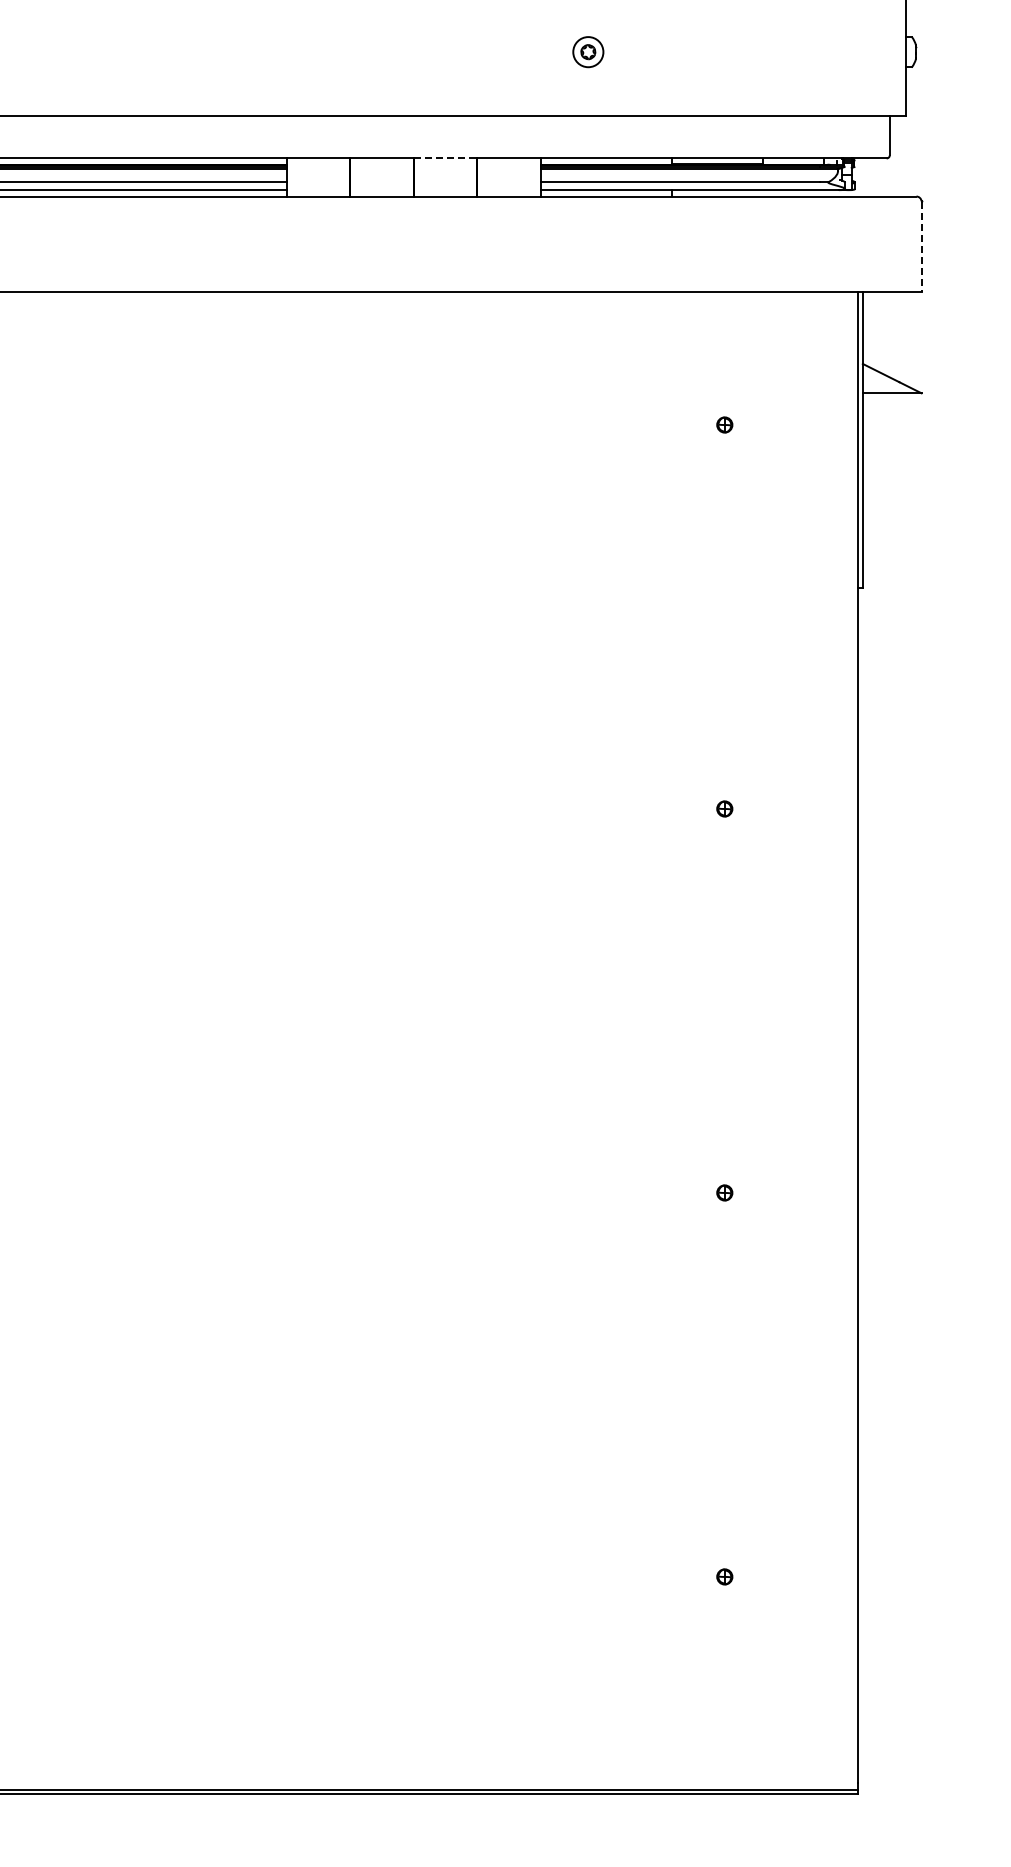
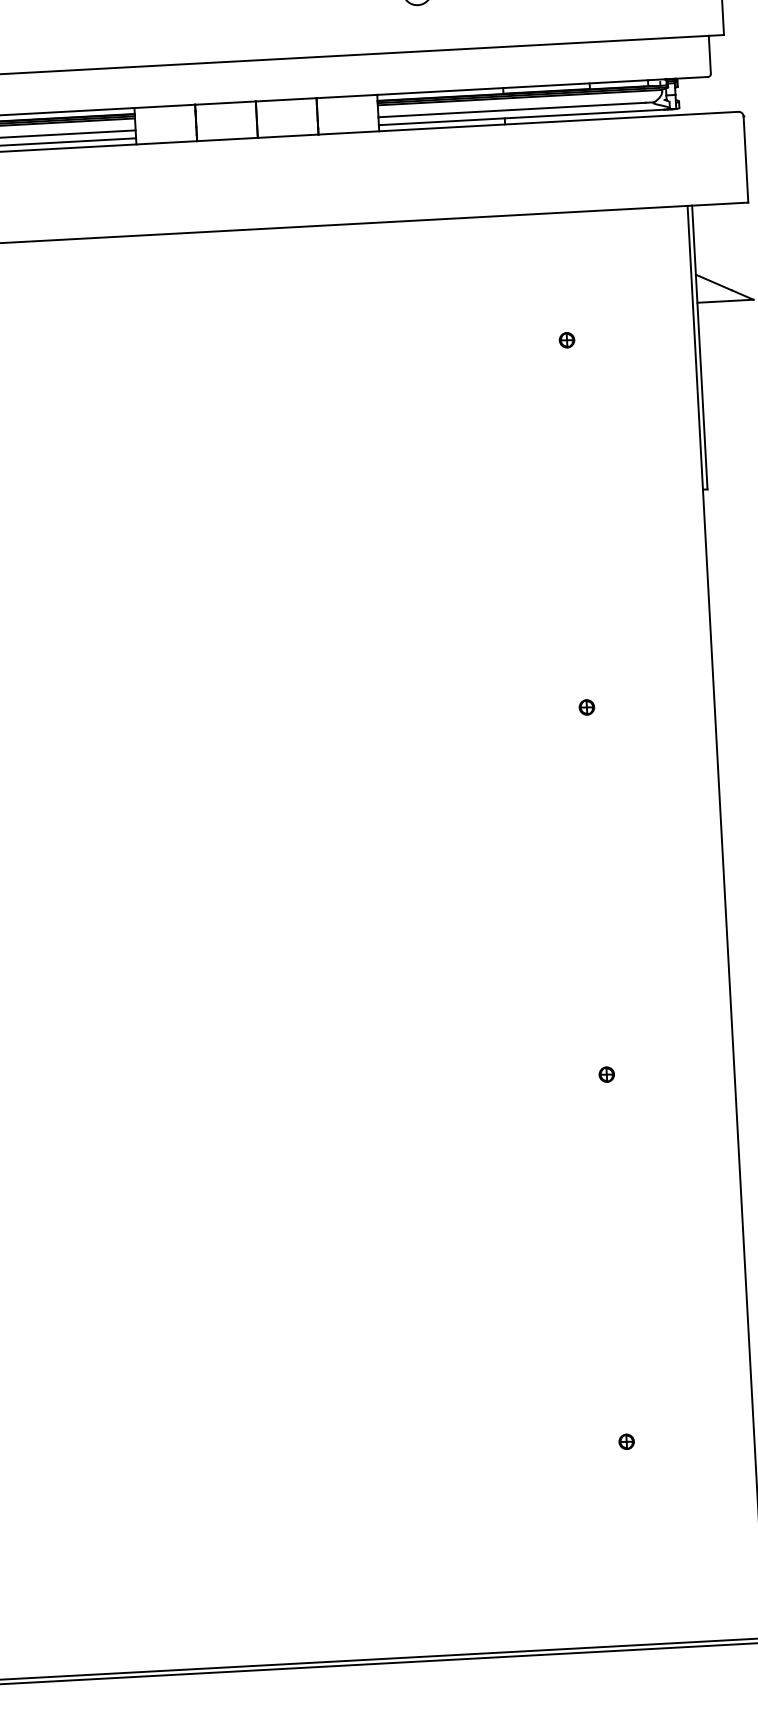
line: (445, 158) -> (286, 99), dashed -> solid
line: (921, 247) -> (745, 160), dashed -> solid

